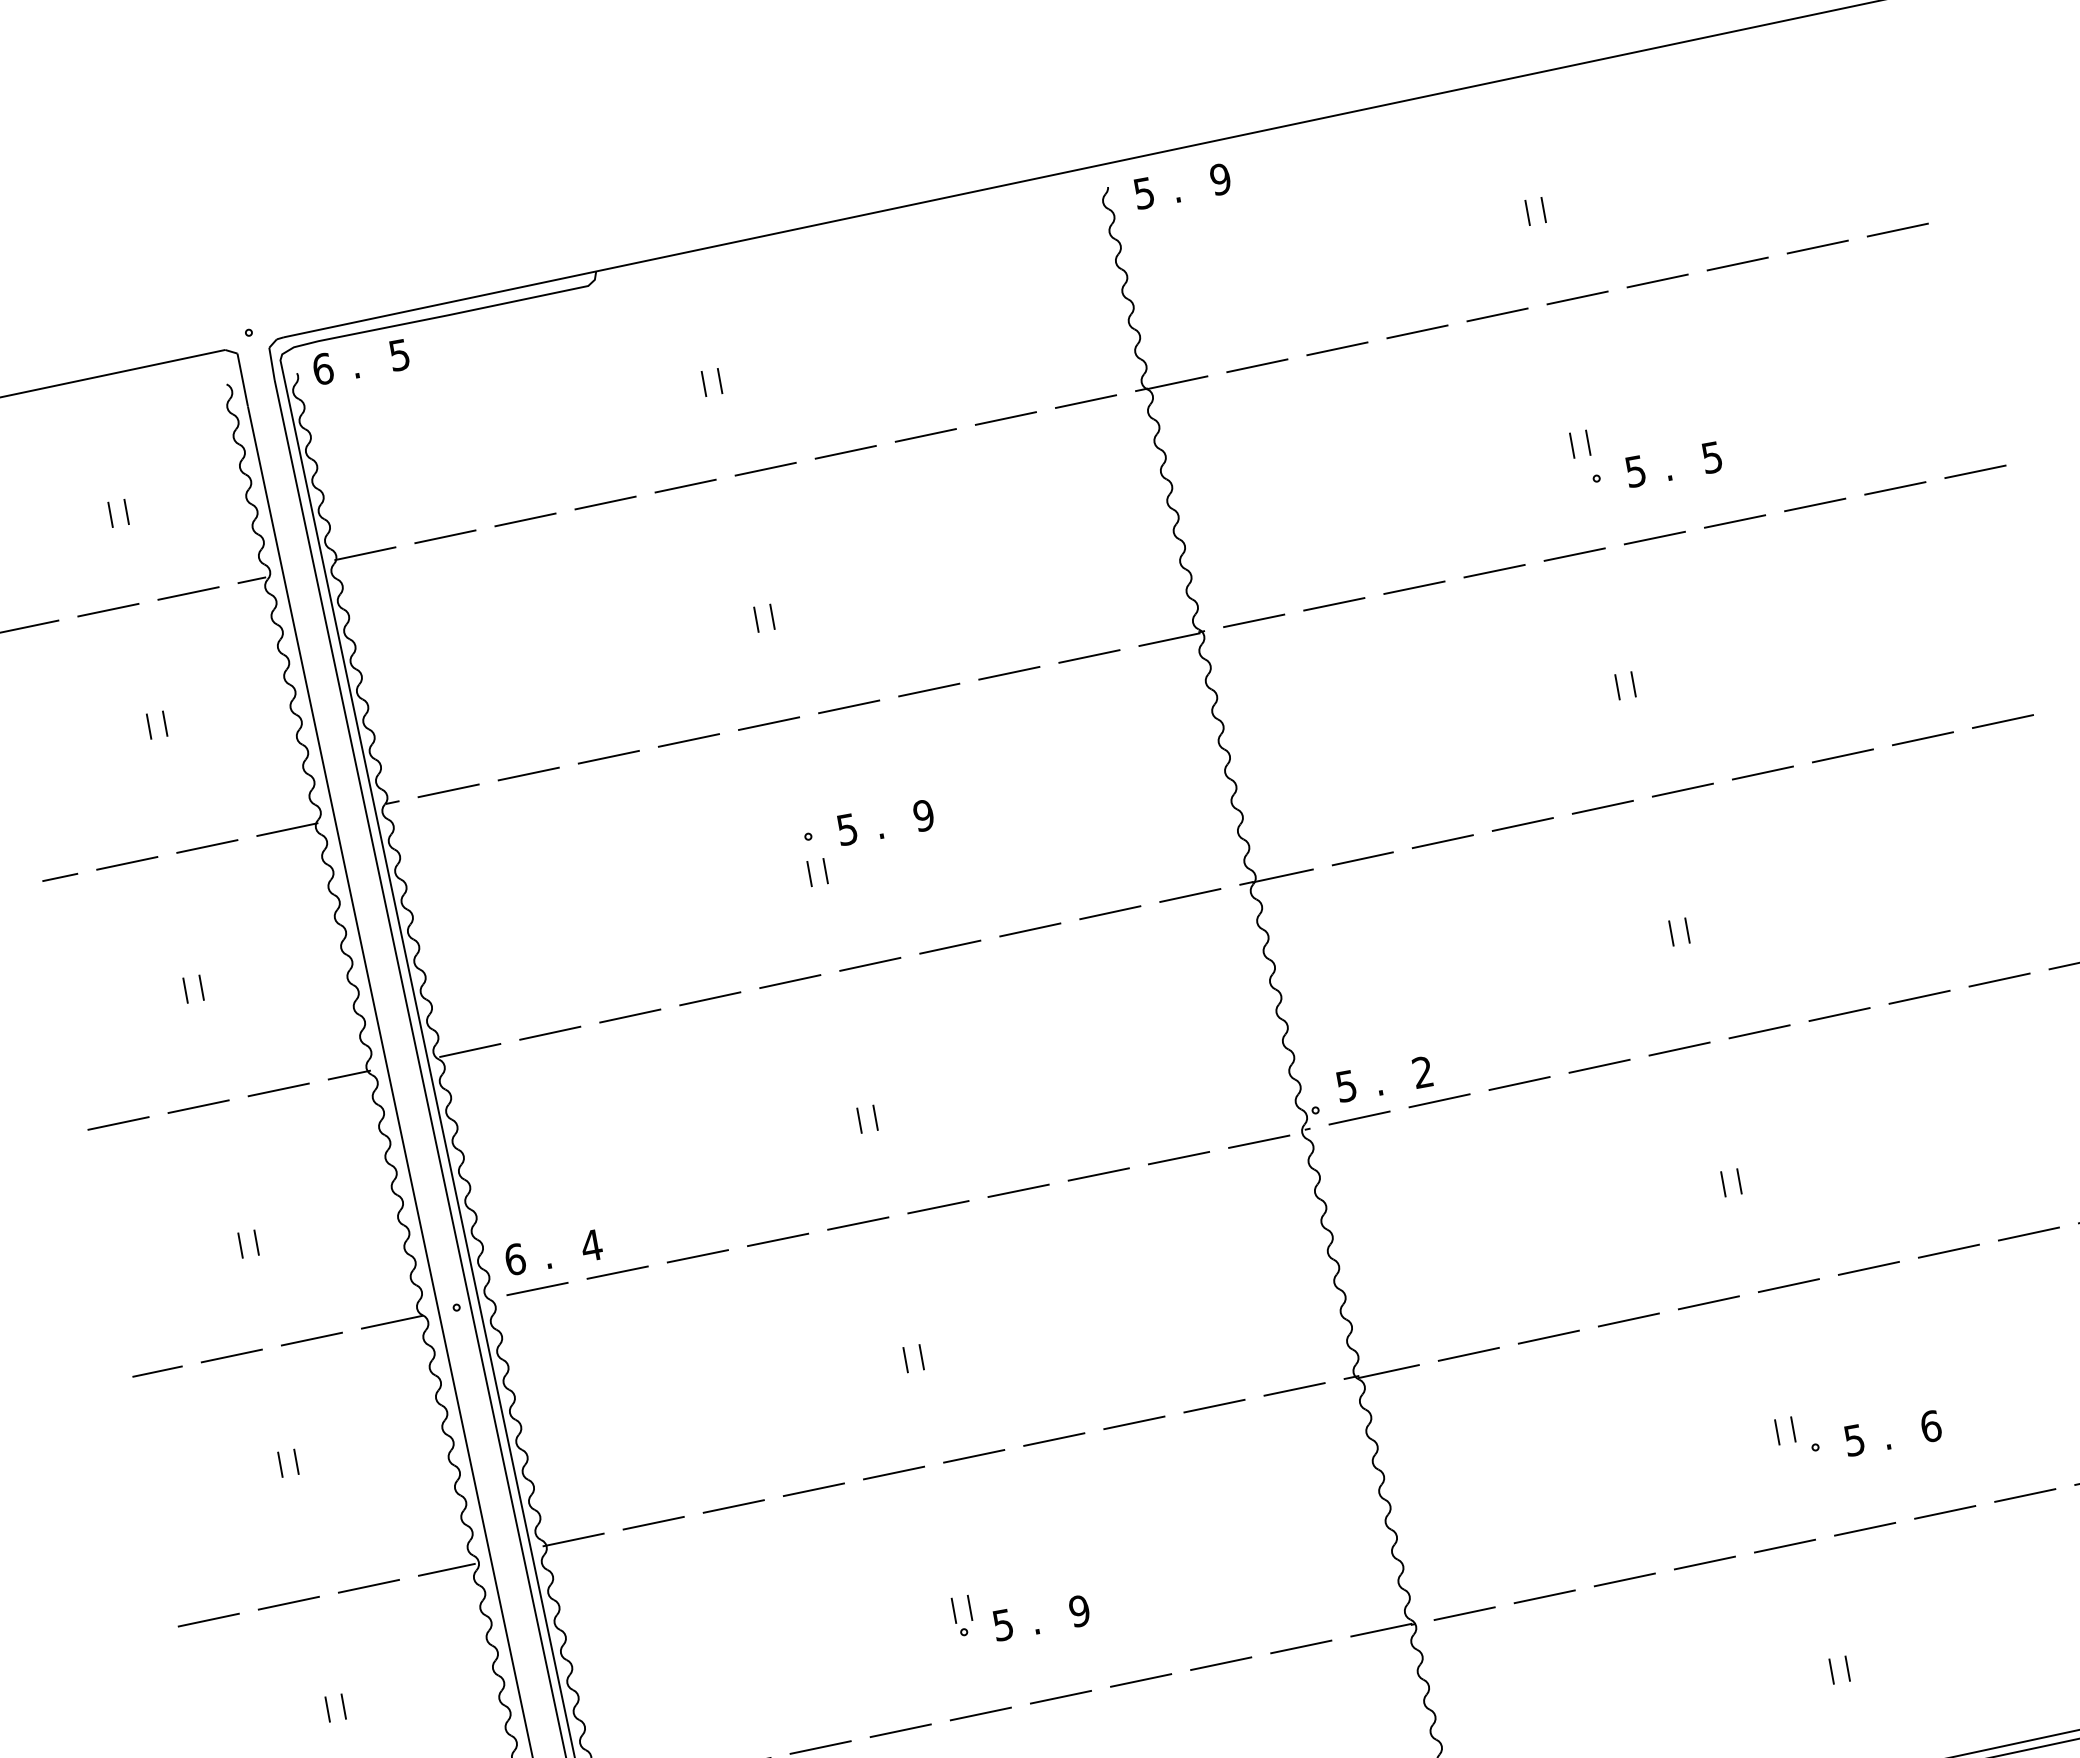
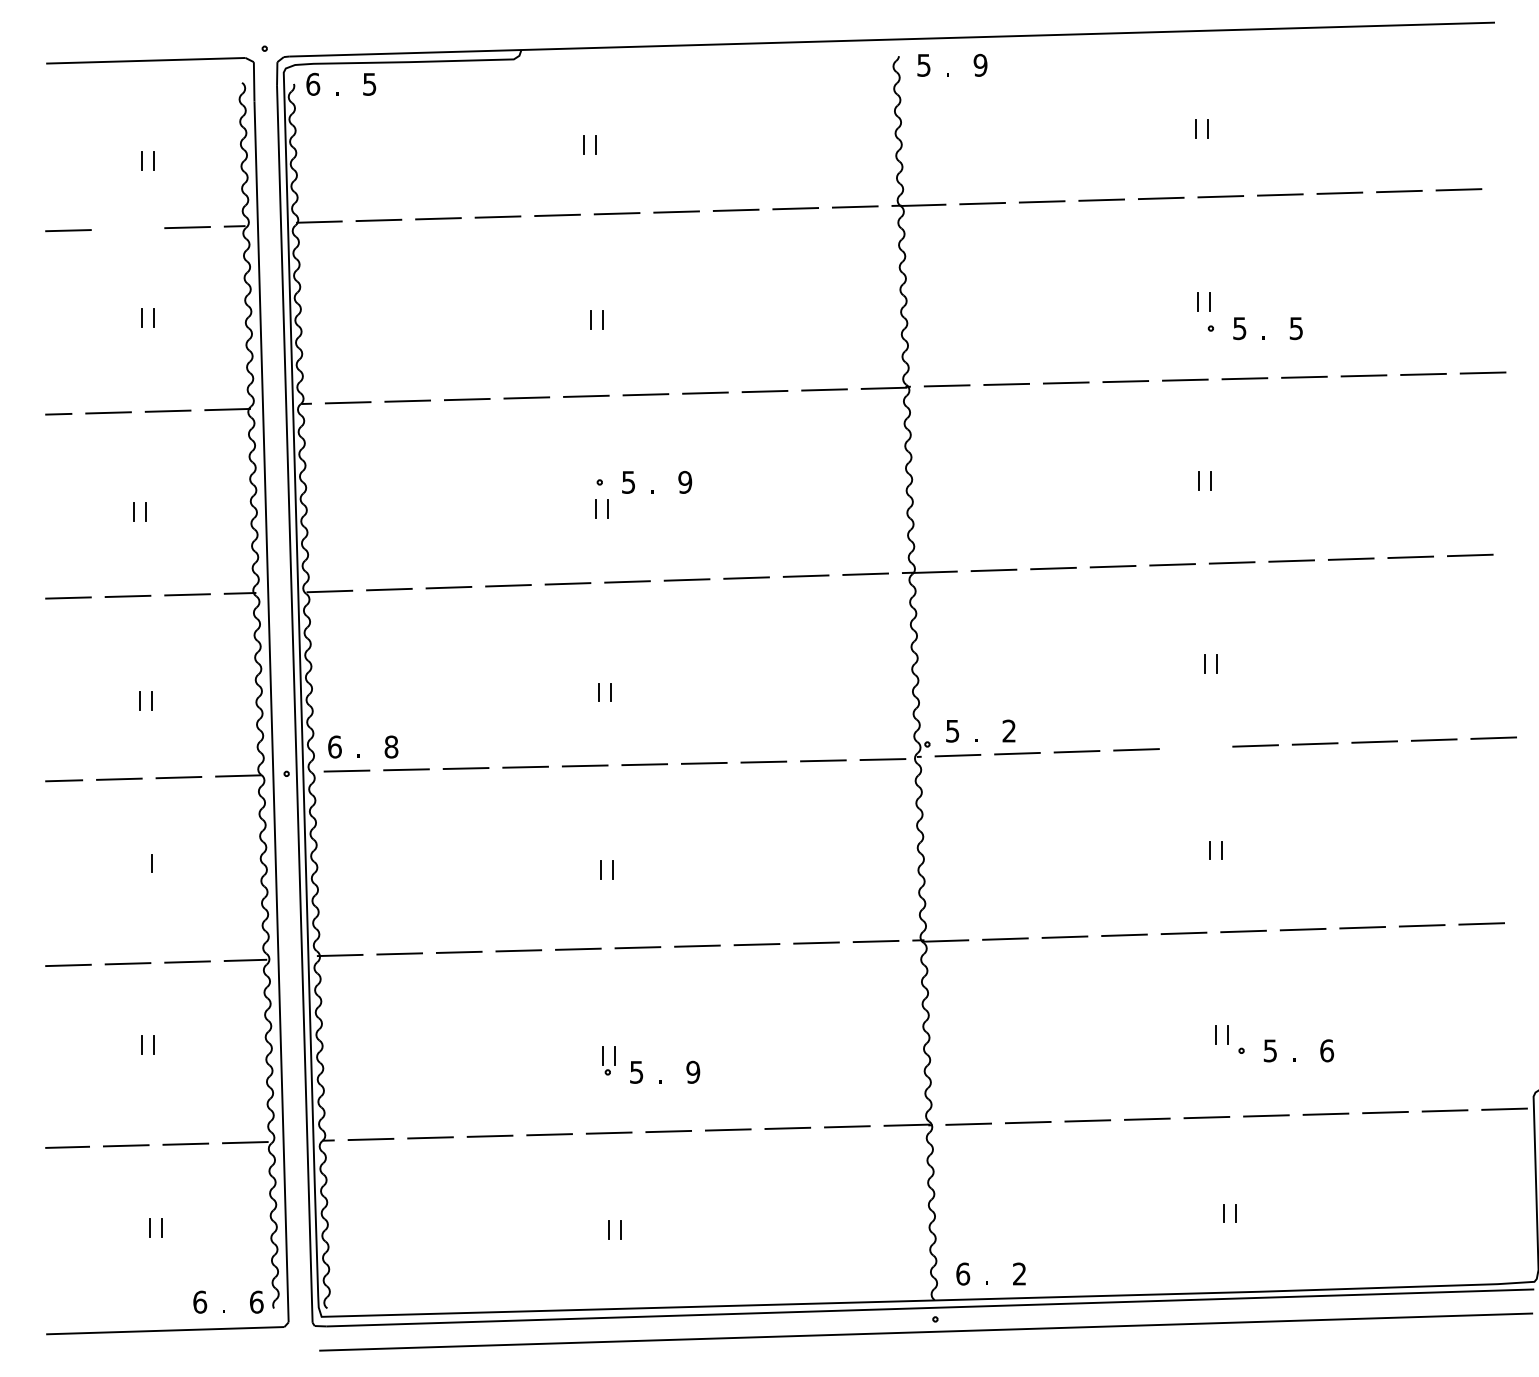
line: (107, 609) -> (127, 228), removed
line: (1678, 1048) -> (1195, 747), removed
text: (591, 1244) -> (391, 746), 4 -> 8
line: (279, 1464) -> (139, 863), removed

